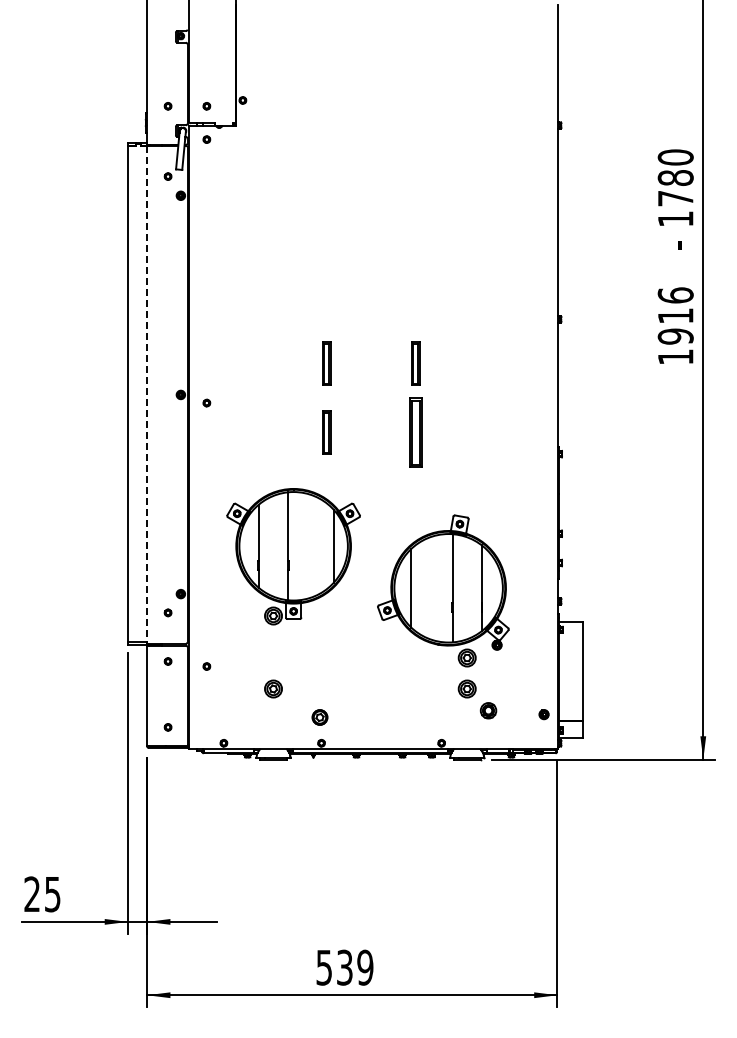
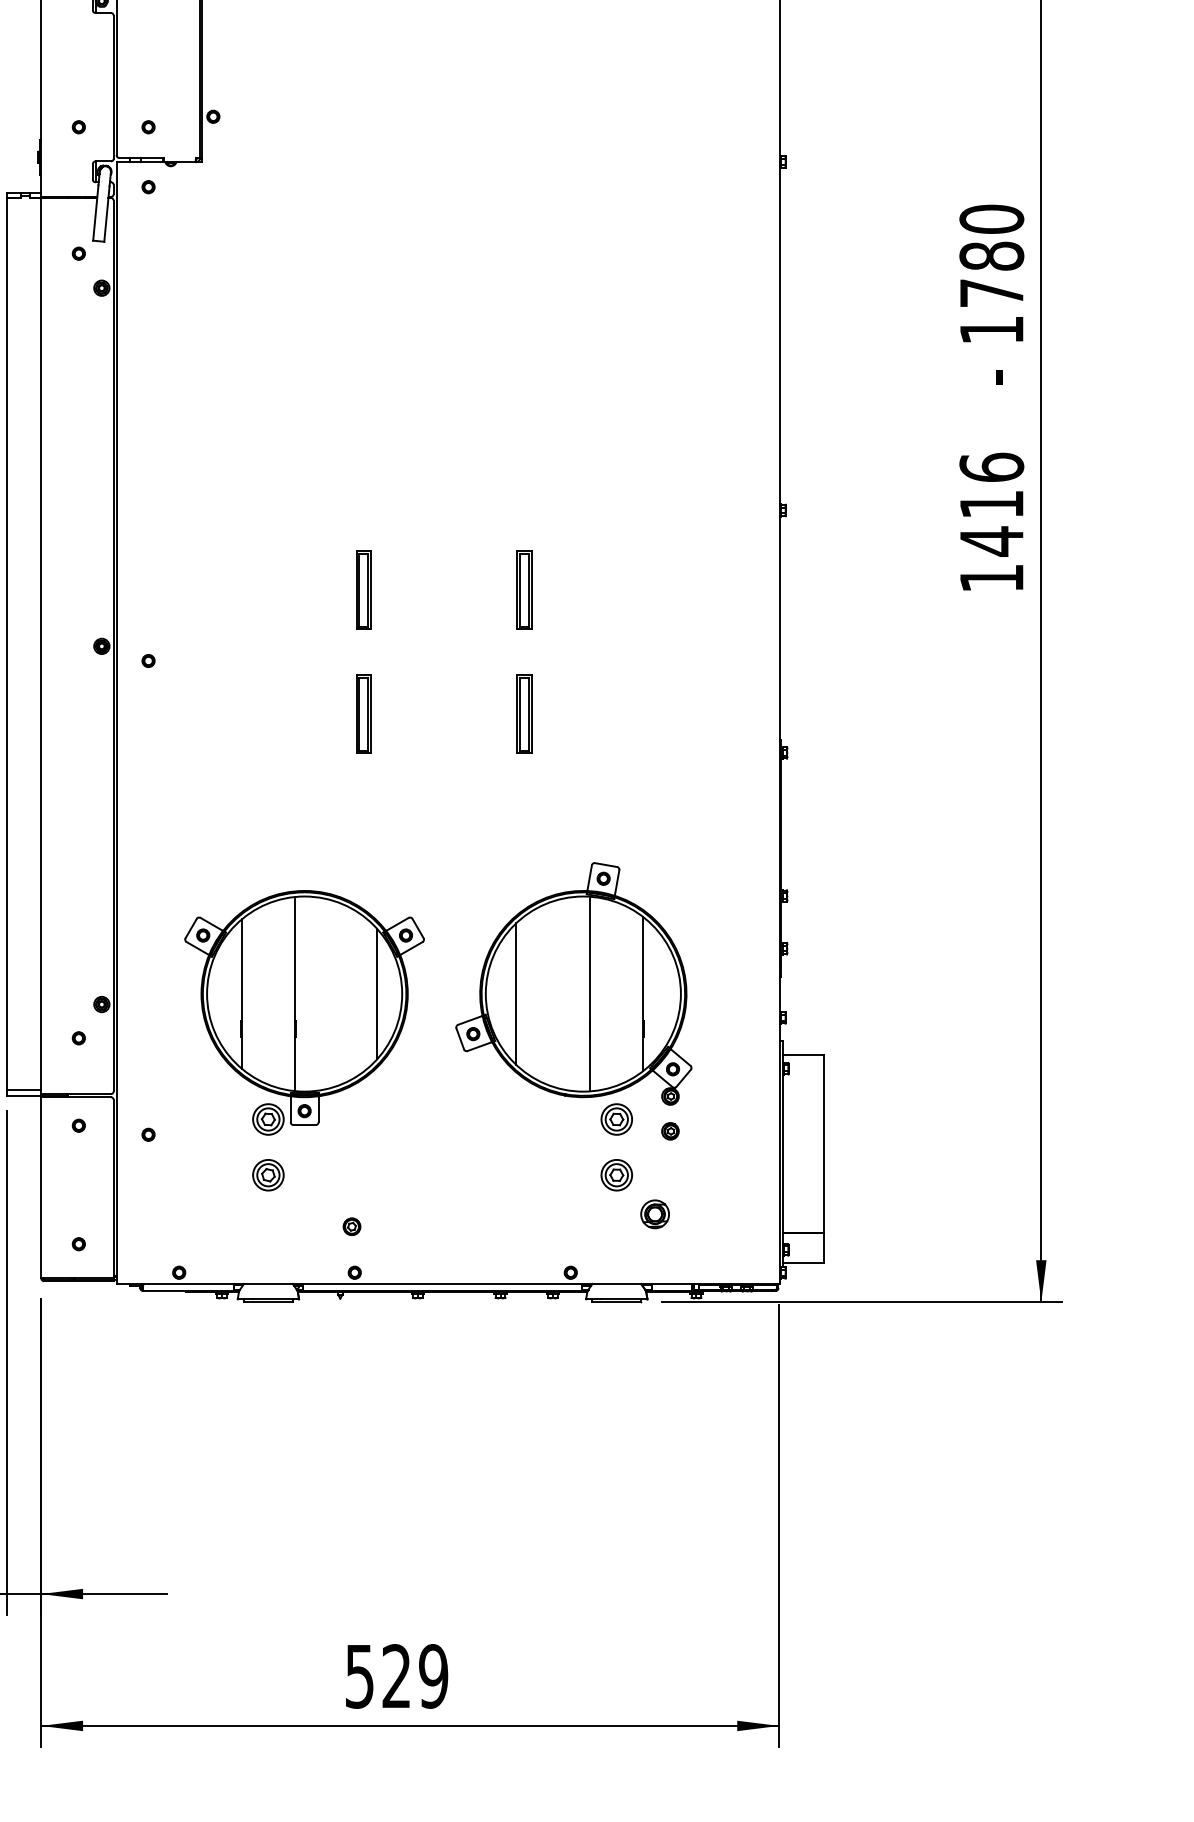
text: (675, 336) -> (991, 541), 1916 -> 1416
line: (147, 395) -> (41, 647), dashed -> solid
part: (415, 432) -> (523, 713), size x0.62
part: (293, 556) -> (304, 1012), moved
part: (543, 714) -> (669, 1131), moved
part: (319, 717) -> (351, 1226), size x0.62
text: (344, 967) -> (396, 1676), 539 -> 529

